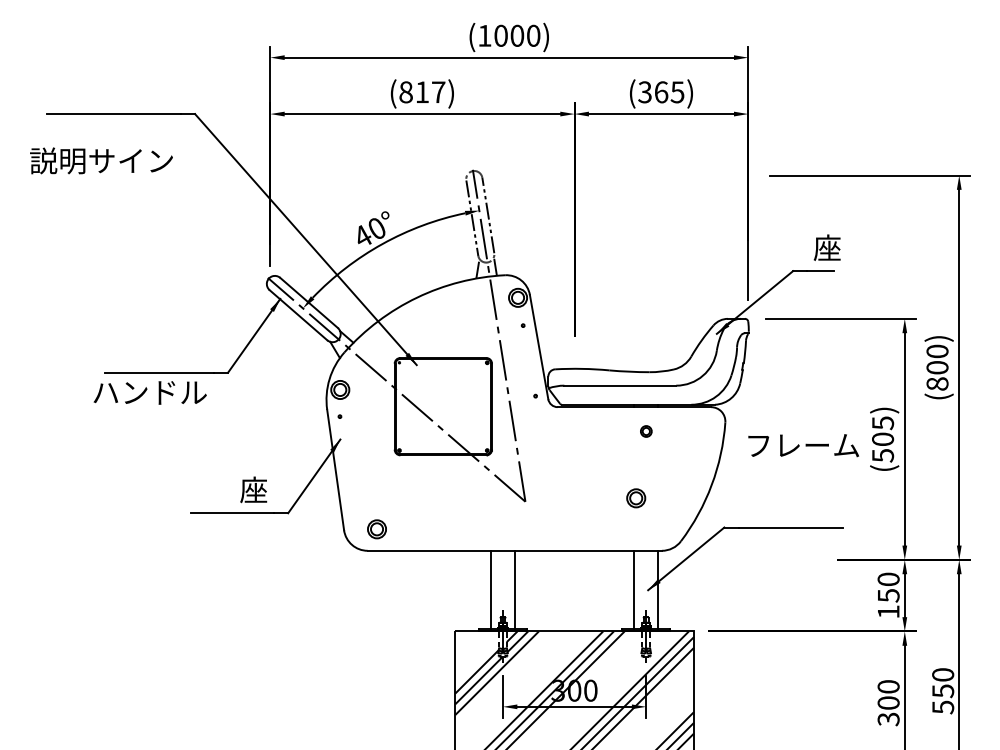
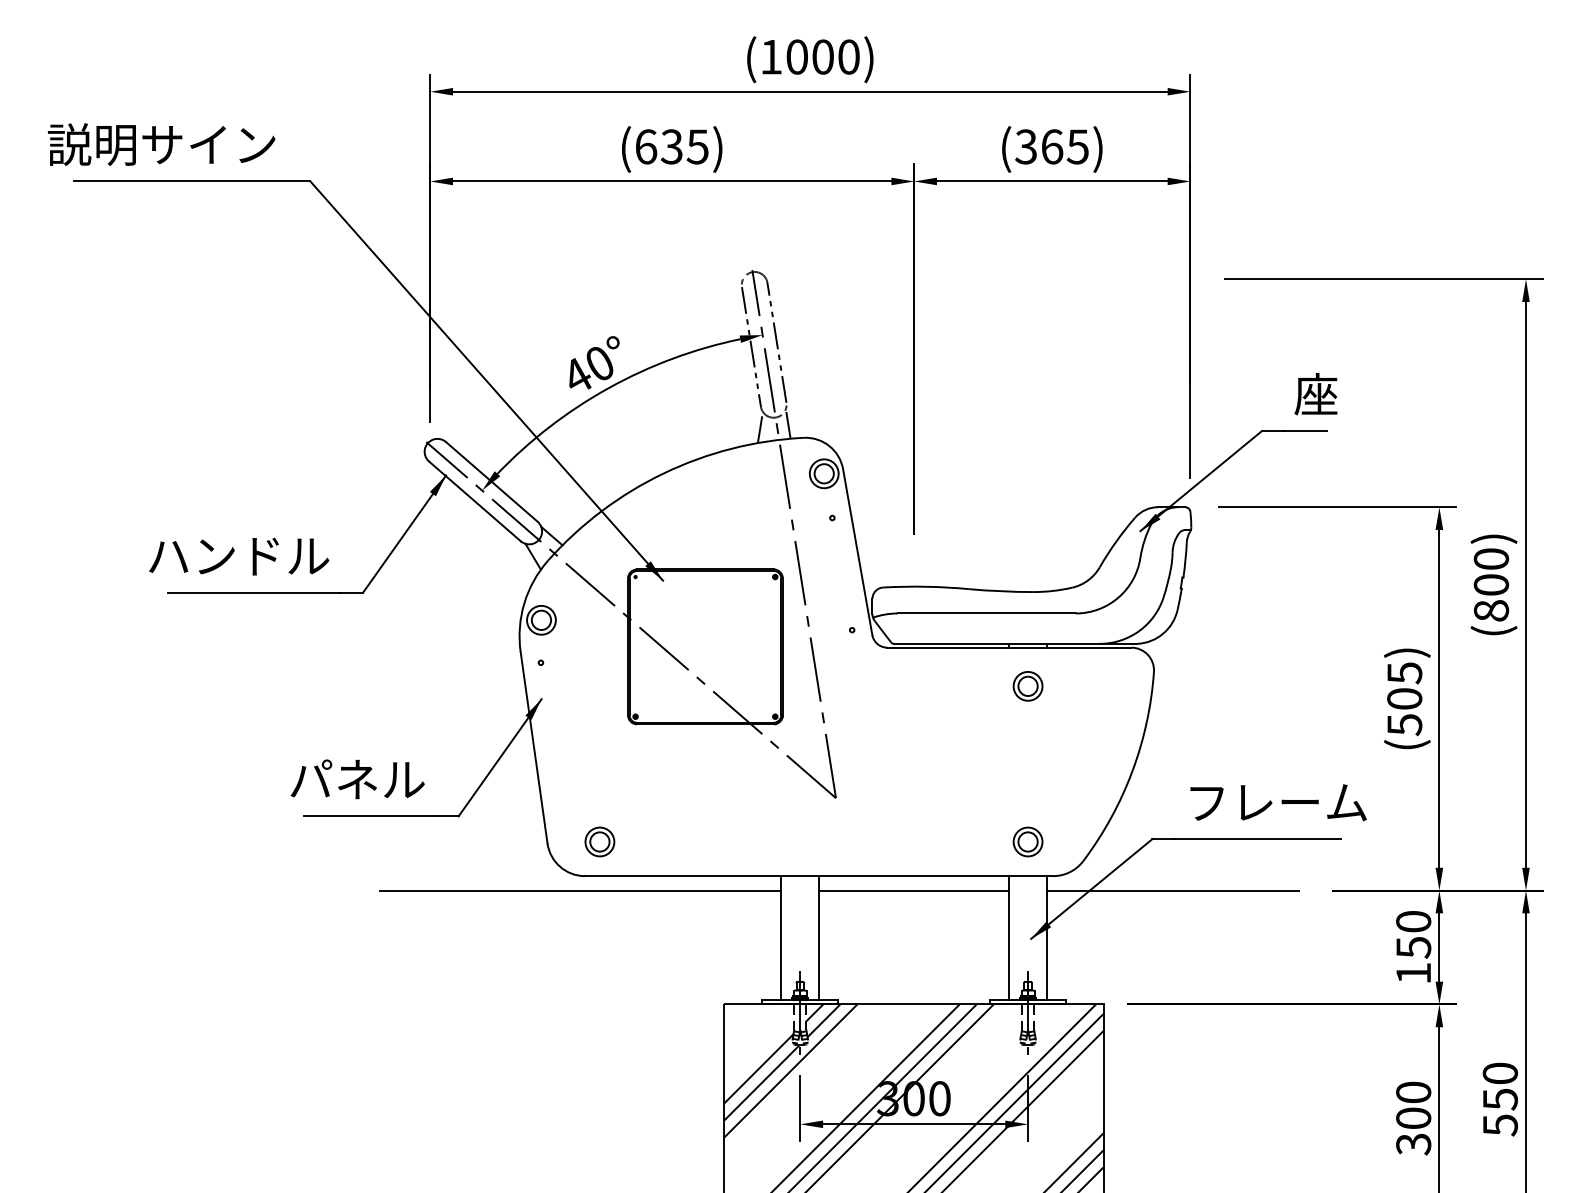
text: (422, 92) -> (672, 147), 817 -> 635
text: (101, 160) -> (161, 143), moved
text: (149, 392) -> (237, 555), moved
part: (646, 431) -> (1028, 686), size x1.67
text: (803, 445) -> (1278, 802), moved
text: (224, 489) -> (357, 778), 座 -> パネル
part: (636, 498) -> (1028, 842), moved
line: (364, 559) -> (579, 889), added
line: (574, 559) -> (913, 889), added
line: (737, 559) -> (1173, 889), added

